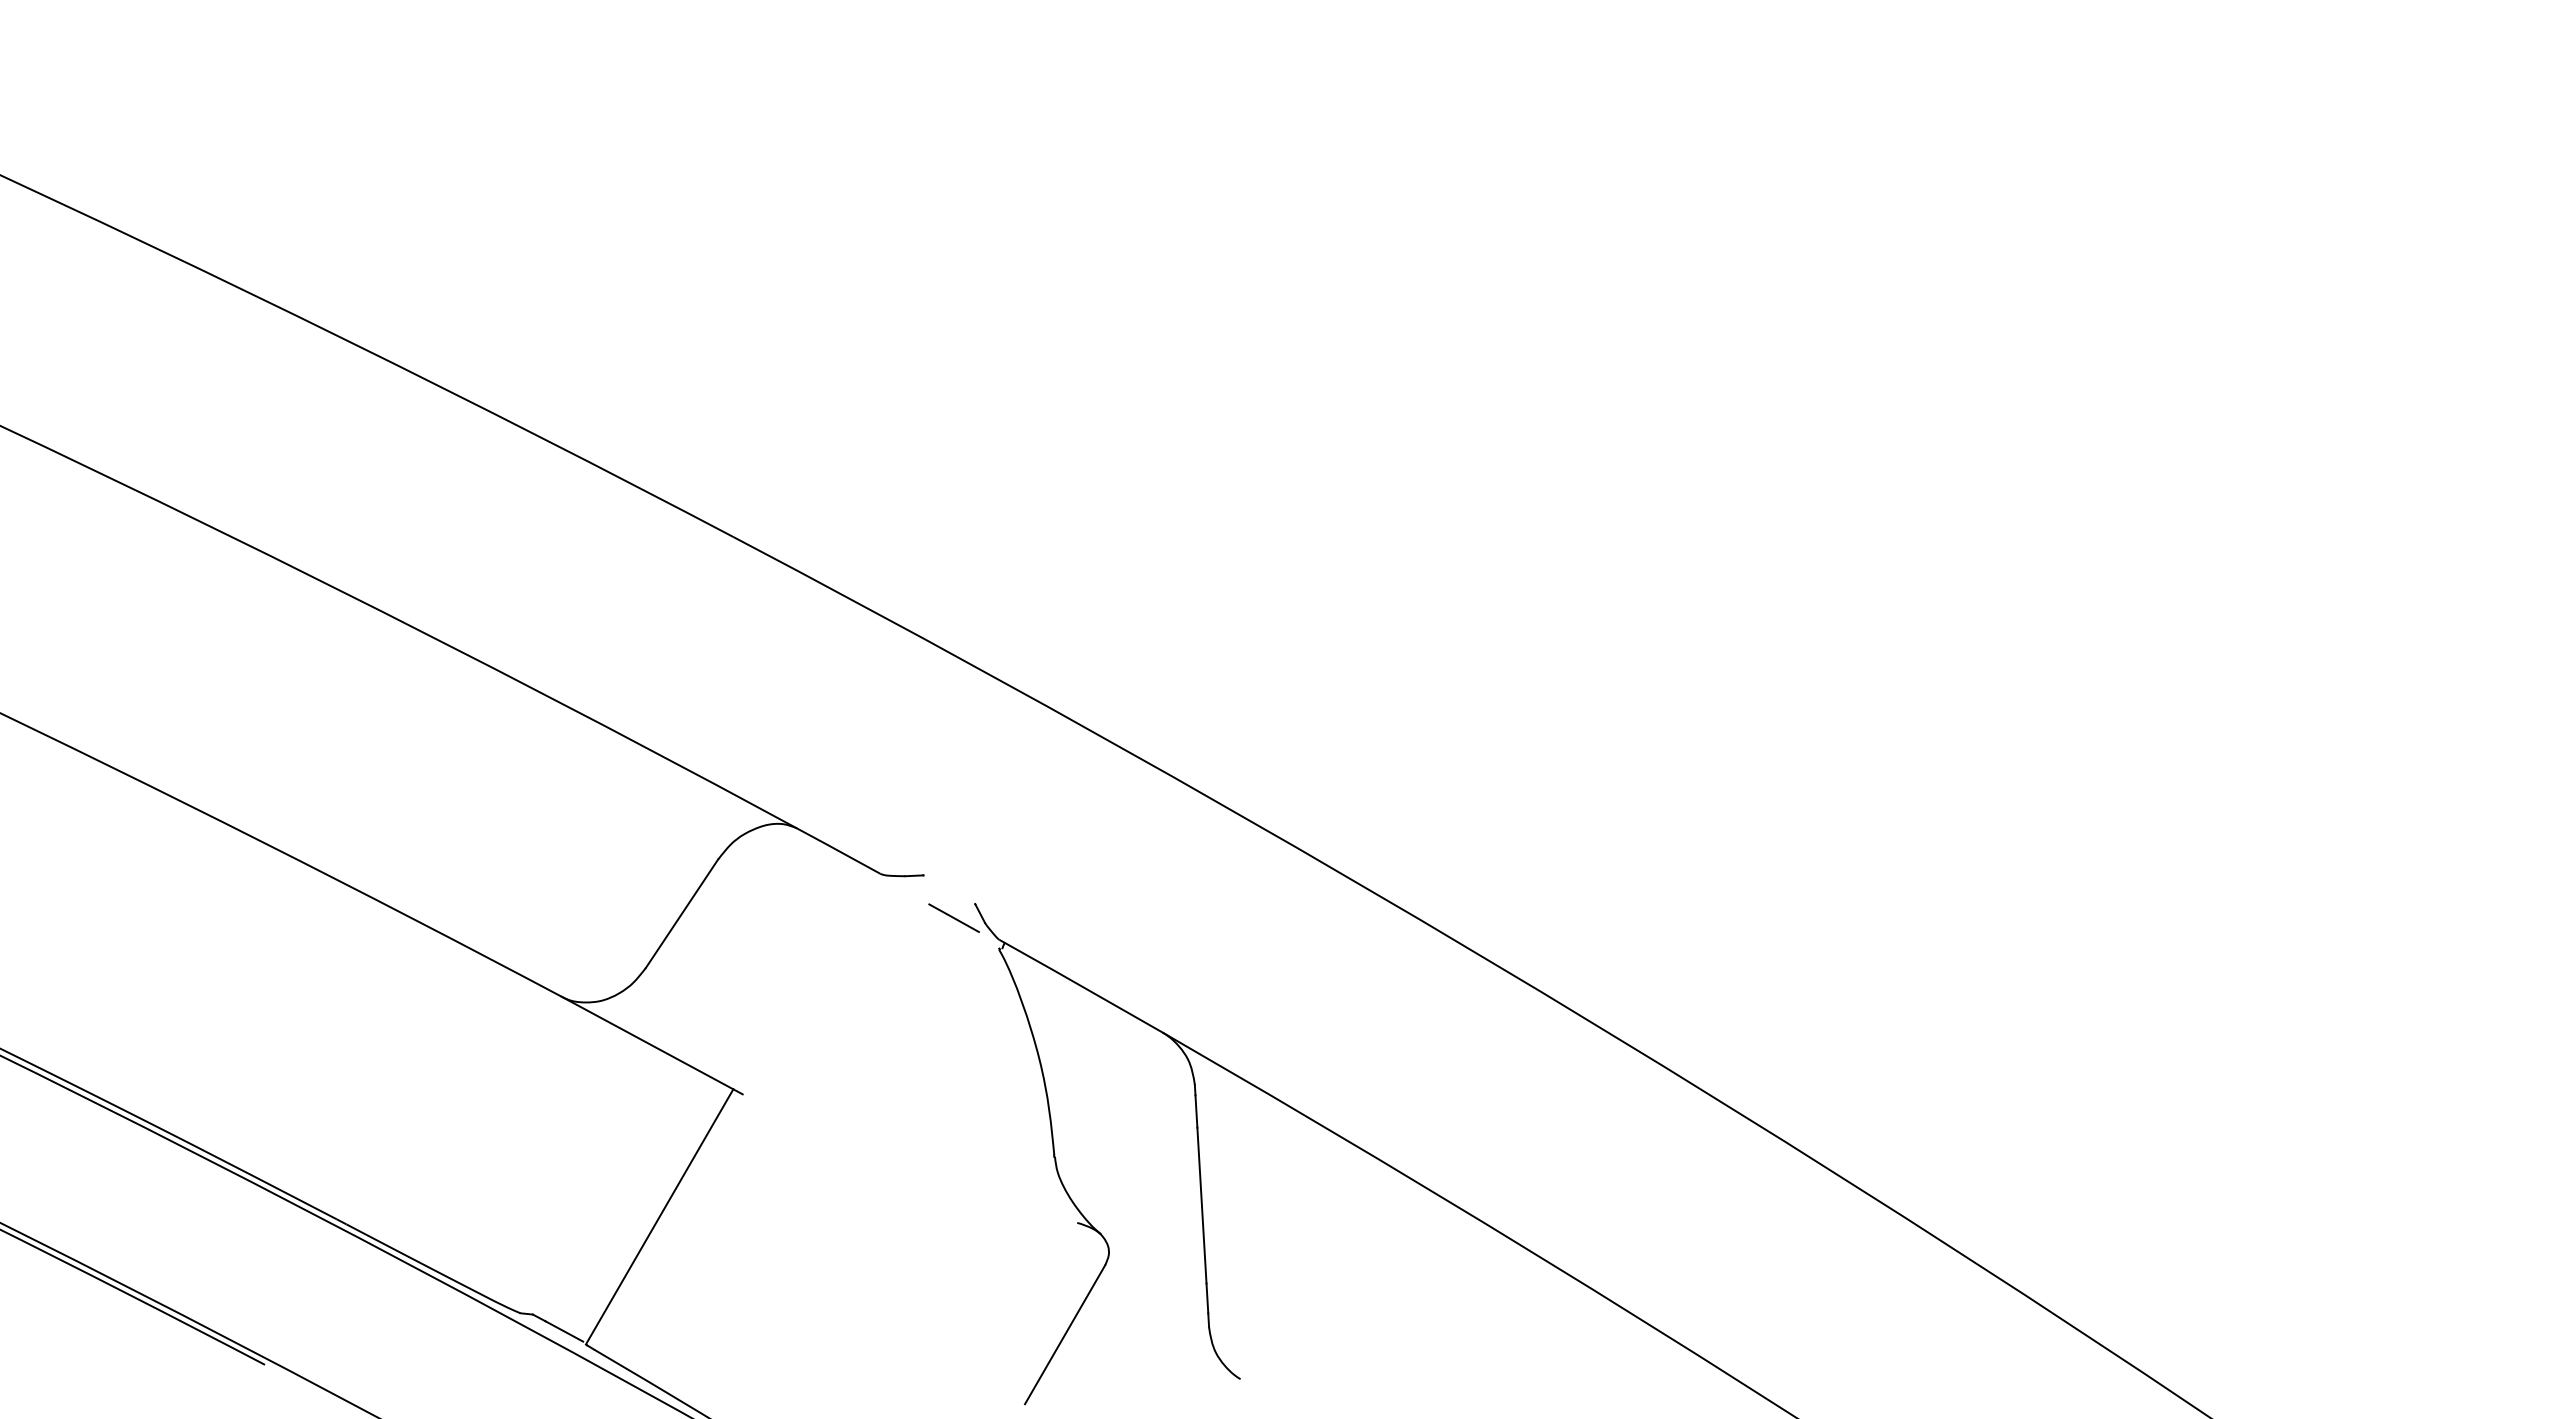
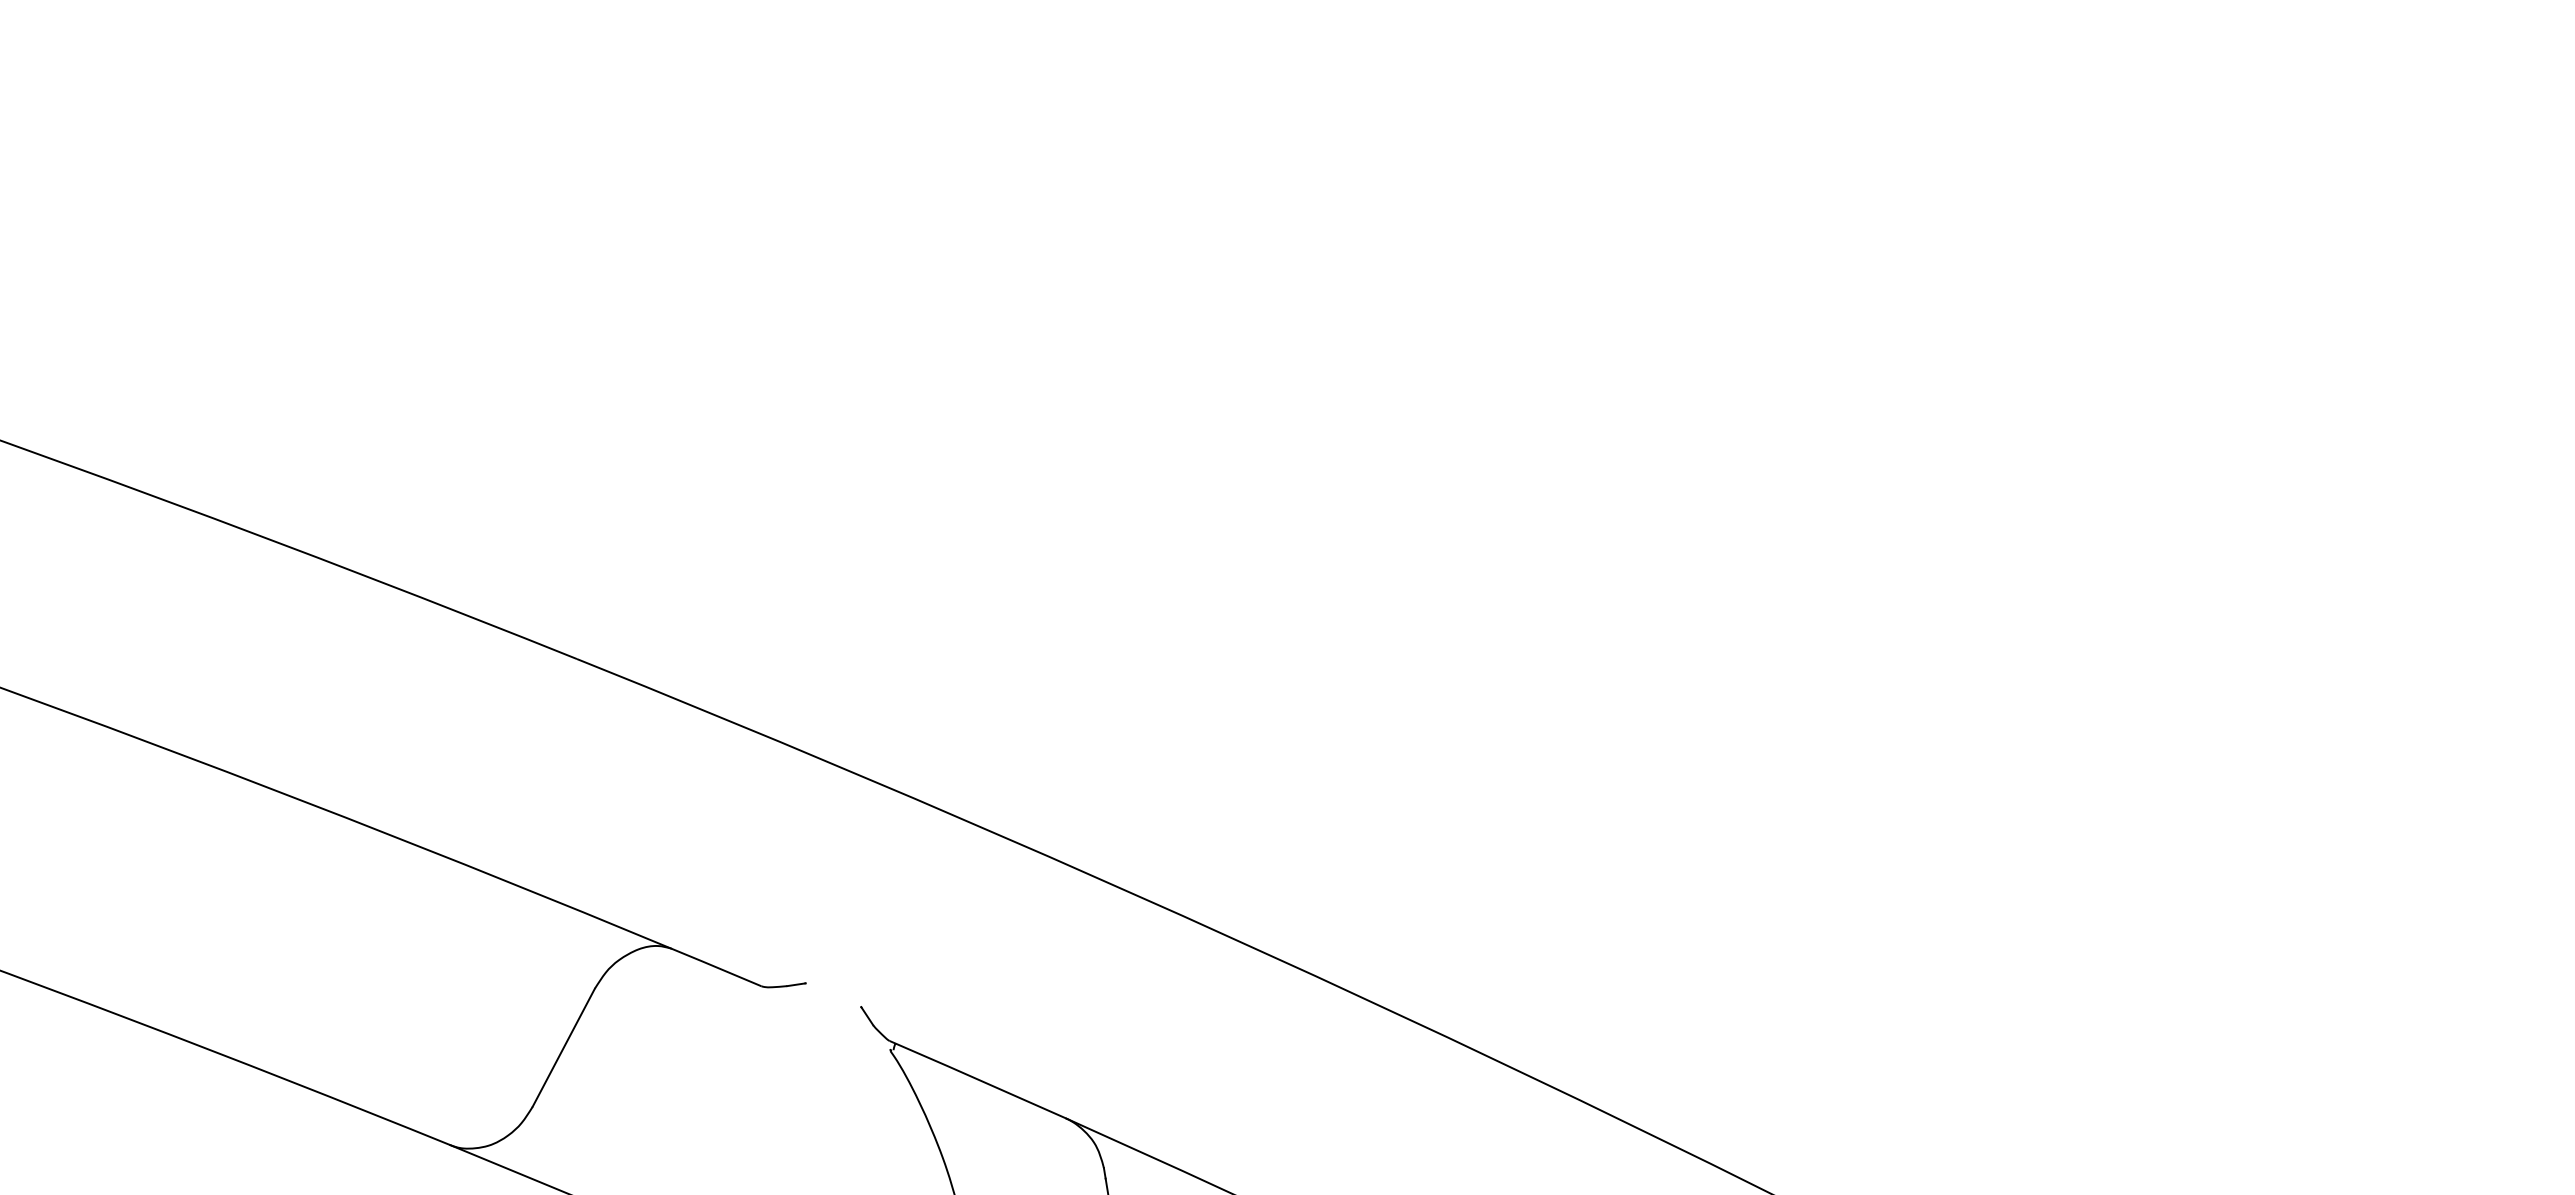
line: (953, 917) -> (840, 1023), removed

